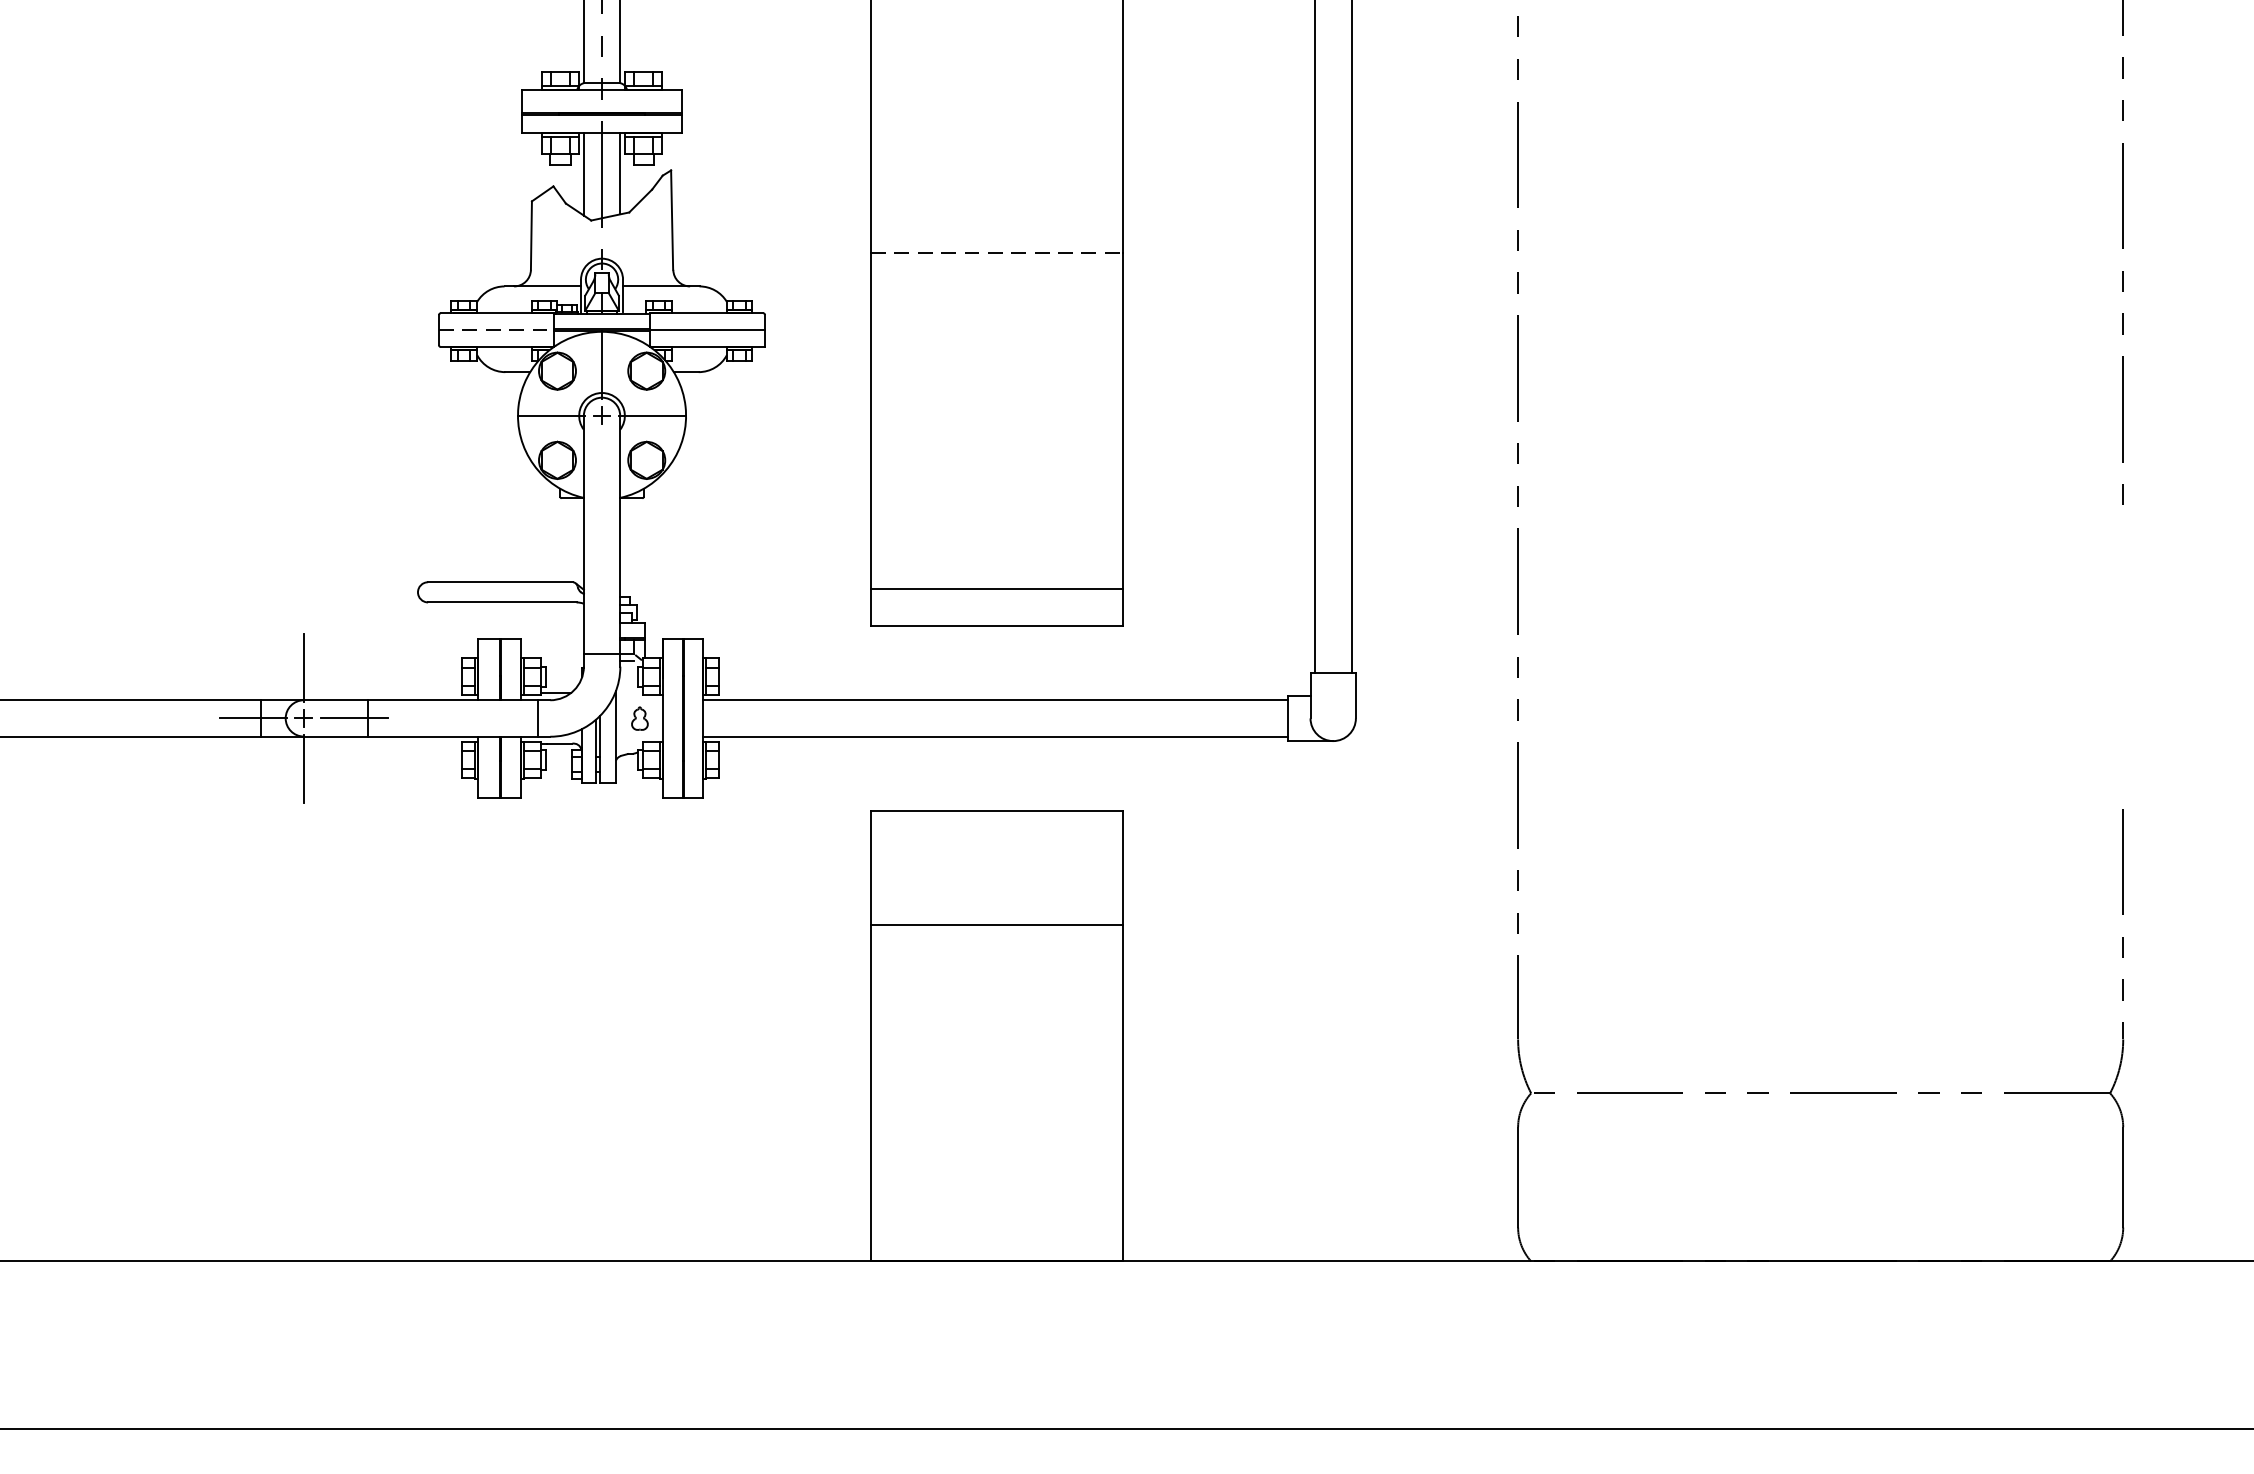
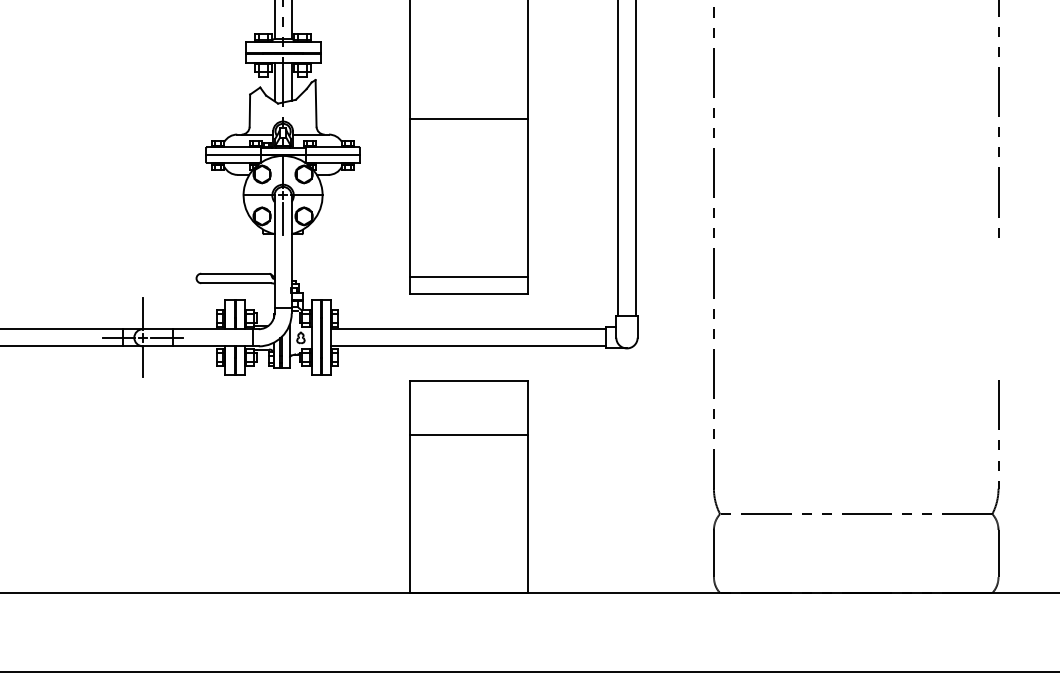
line: (998, 252) -> (469, 118), dashed -> solid
line: (496, 330) -> (233, 155), dashed -> solid
line: (602, 466) -> (283, 219), added

